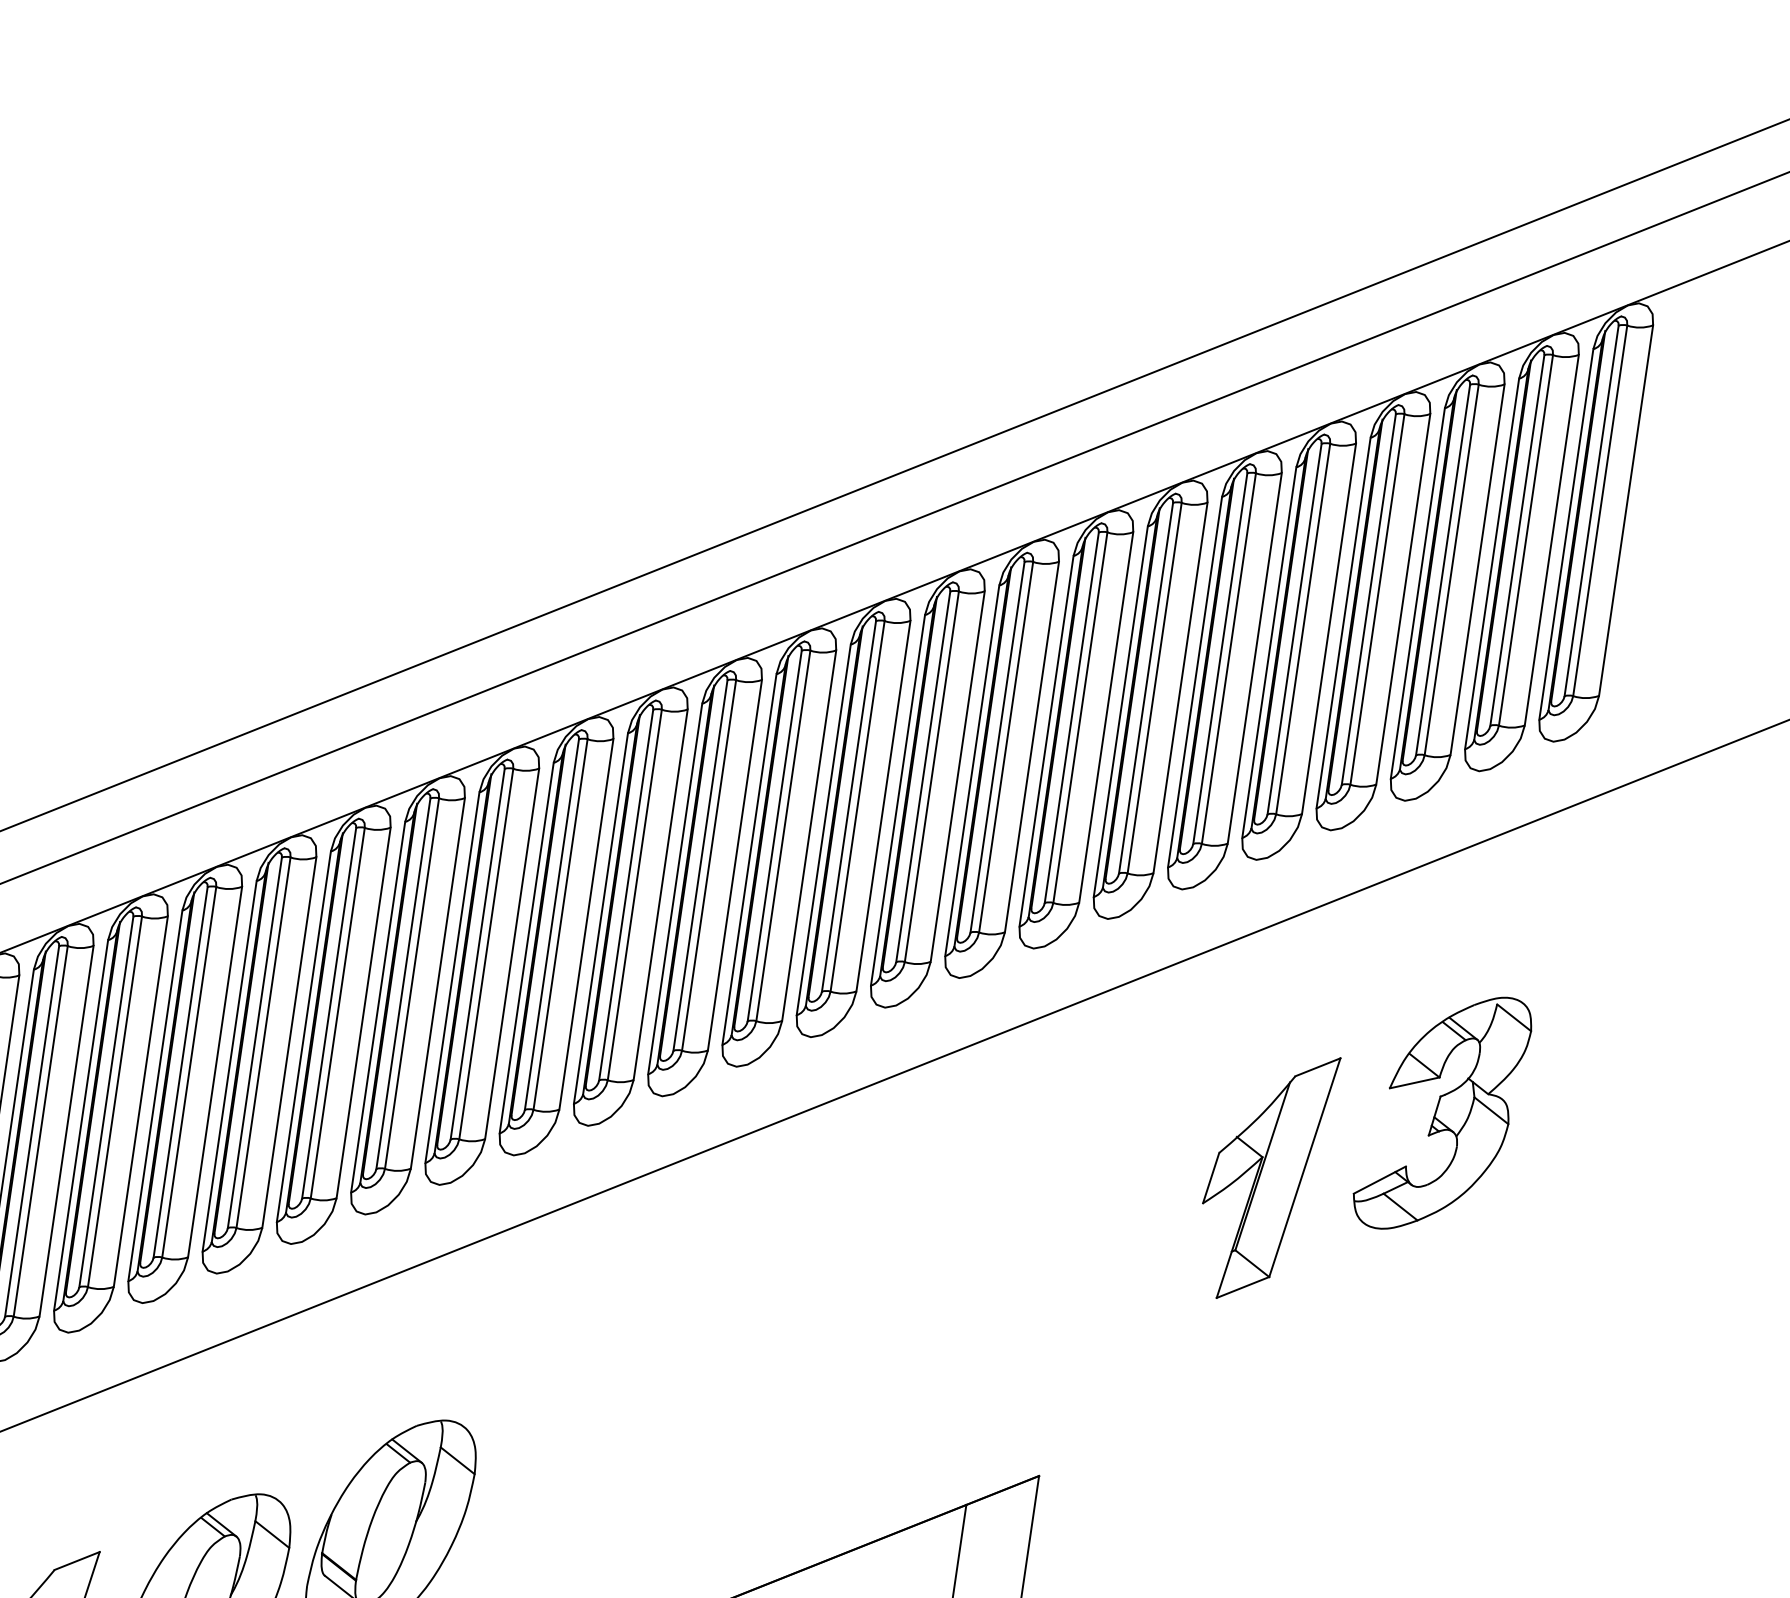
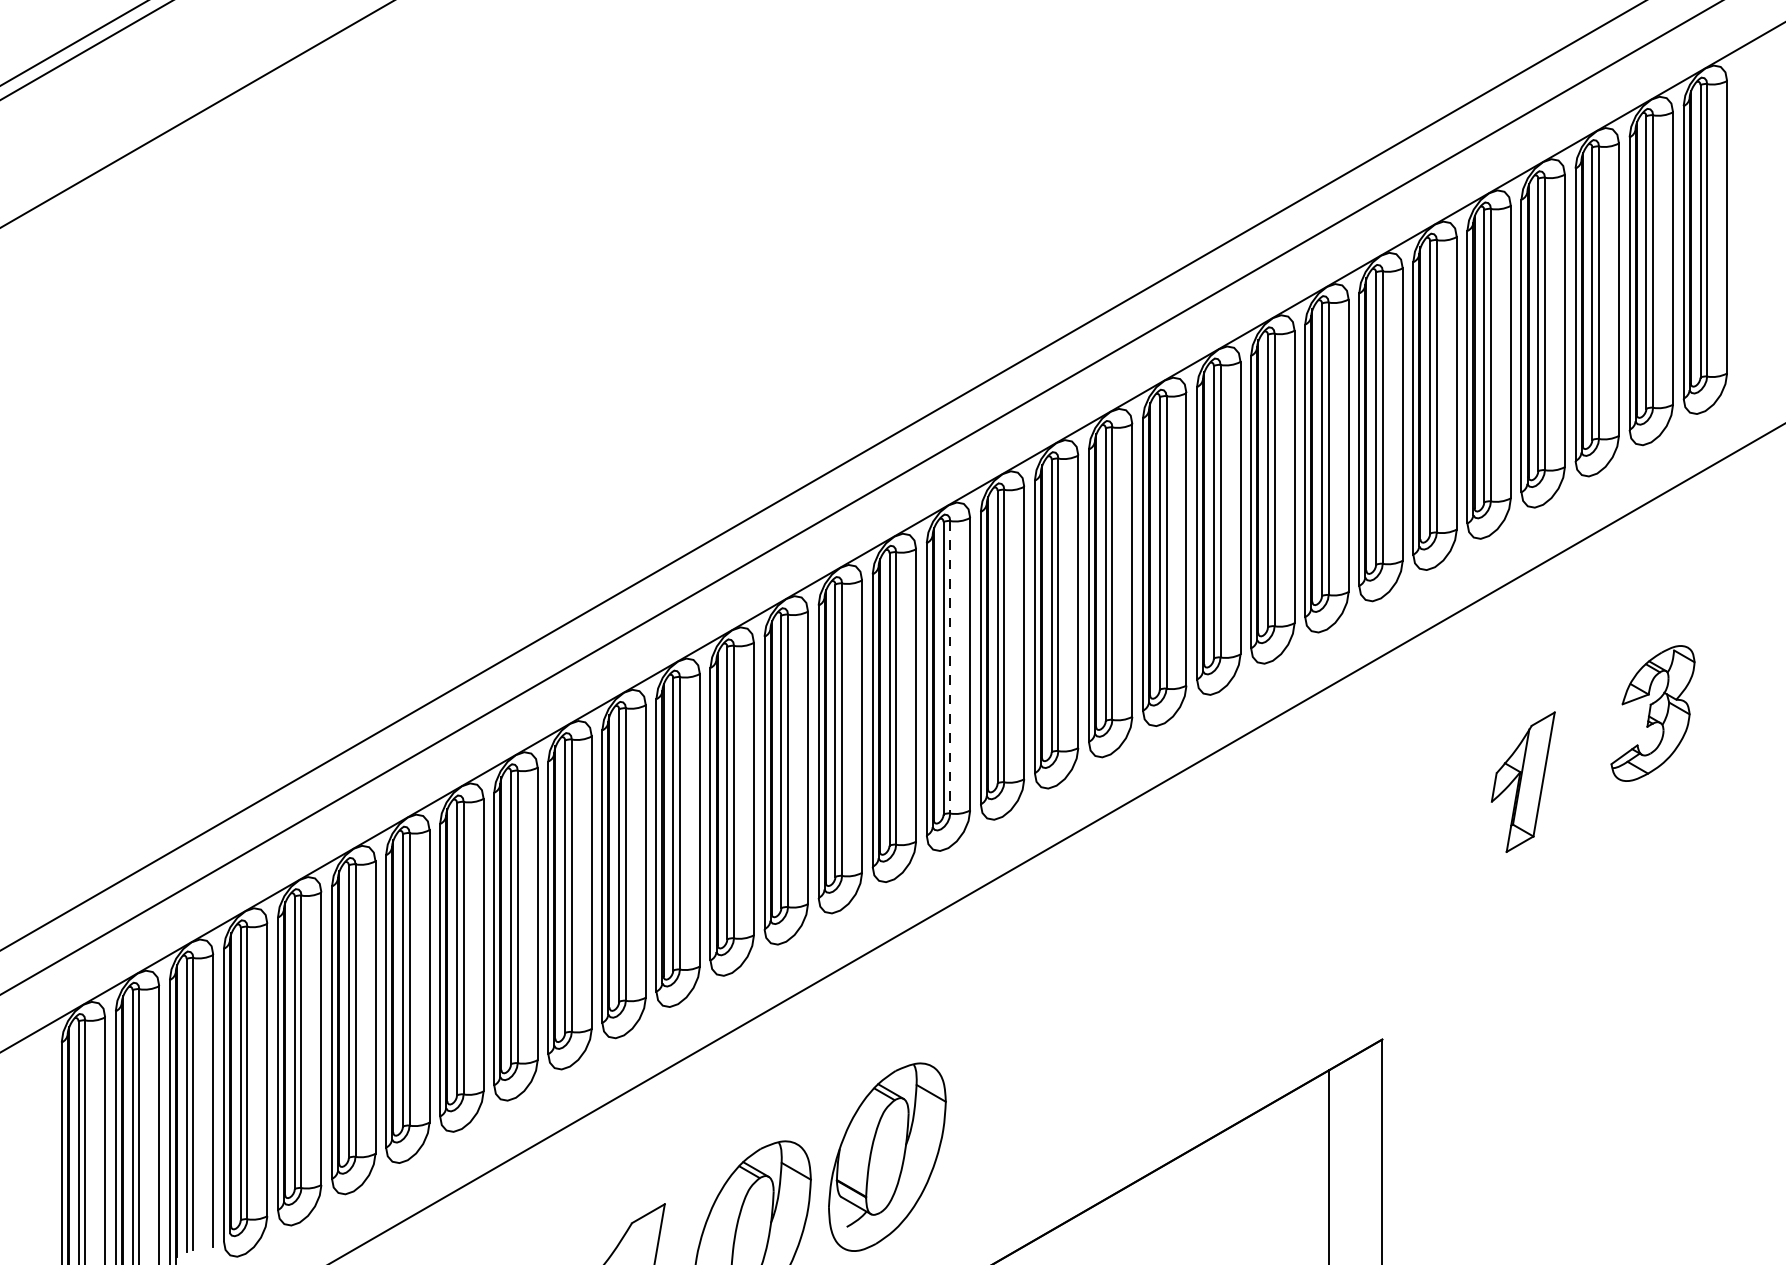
line: (560, 924) -> (950, 667), solid -> dashed
part: (1441, 1112) -> (1652, 713), size x0.7
part: (1265, 1175) -> (1523, 781), size x0.7

